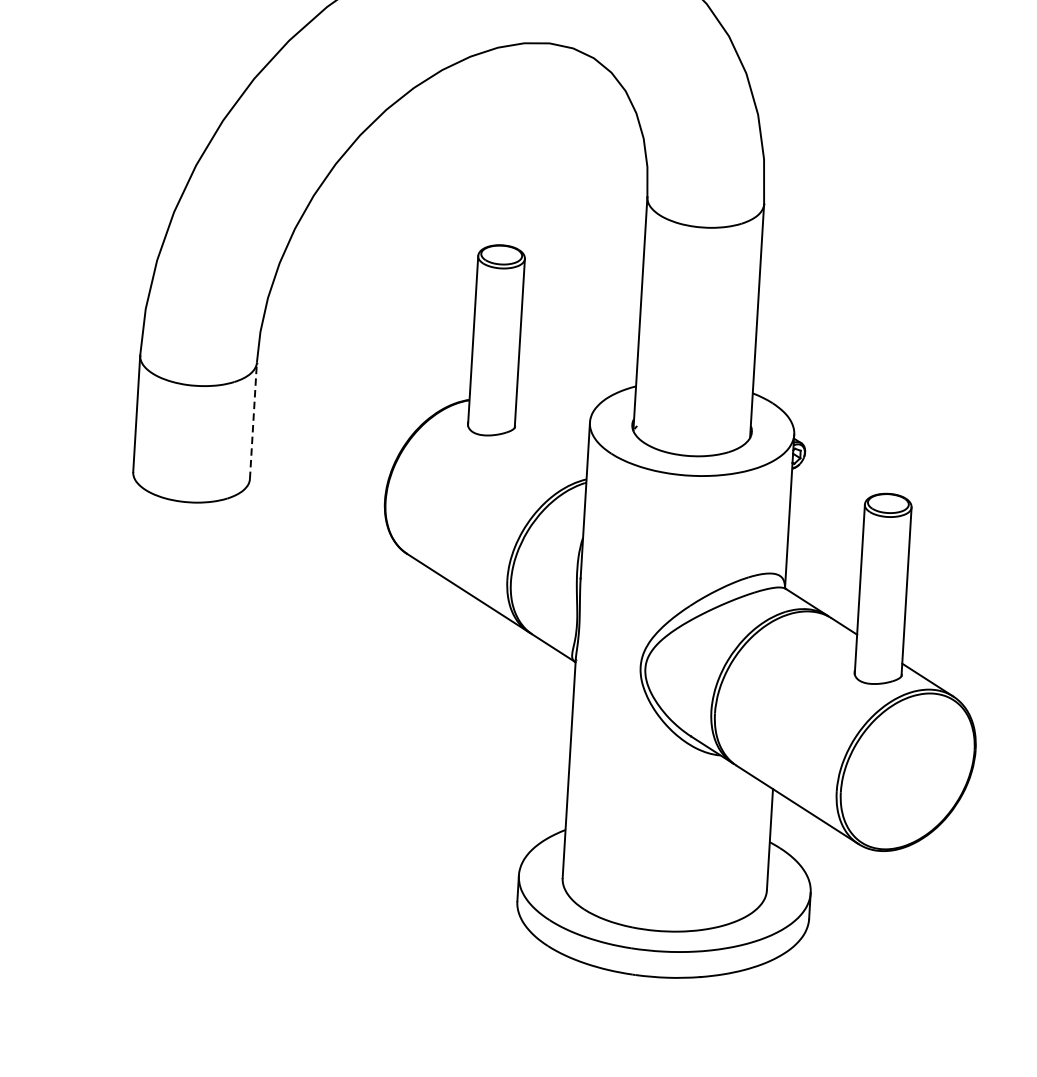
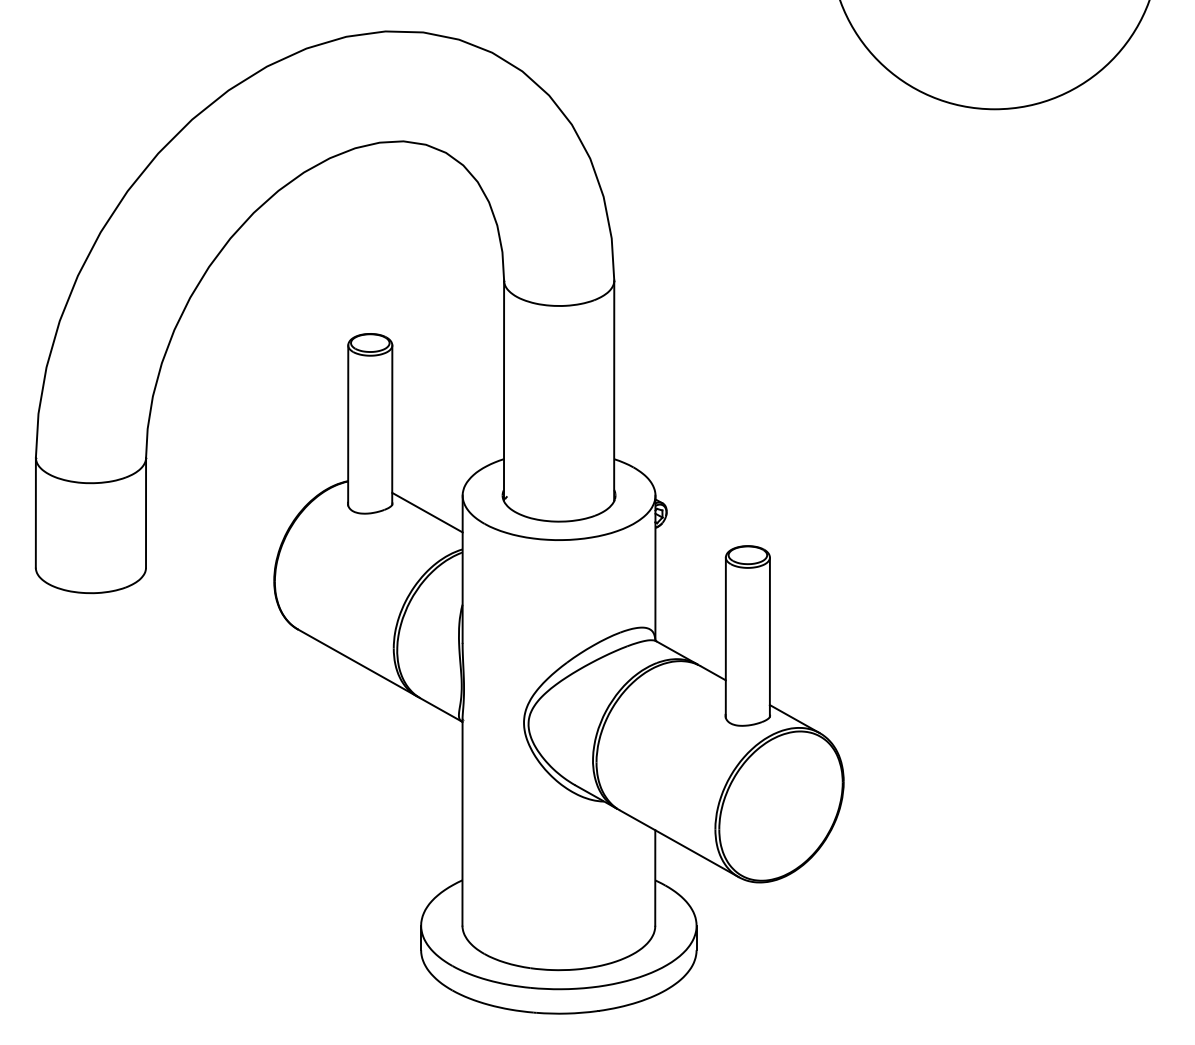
line: (253, 420) -> (146, 512), dashed -> solid
line: (551, 438) -> (427, 512), added

